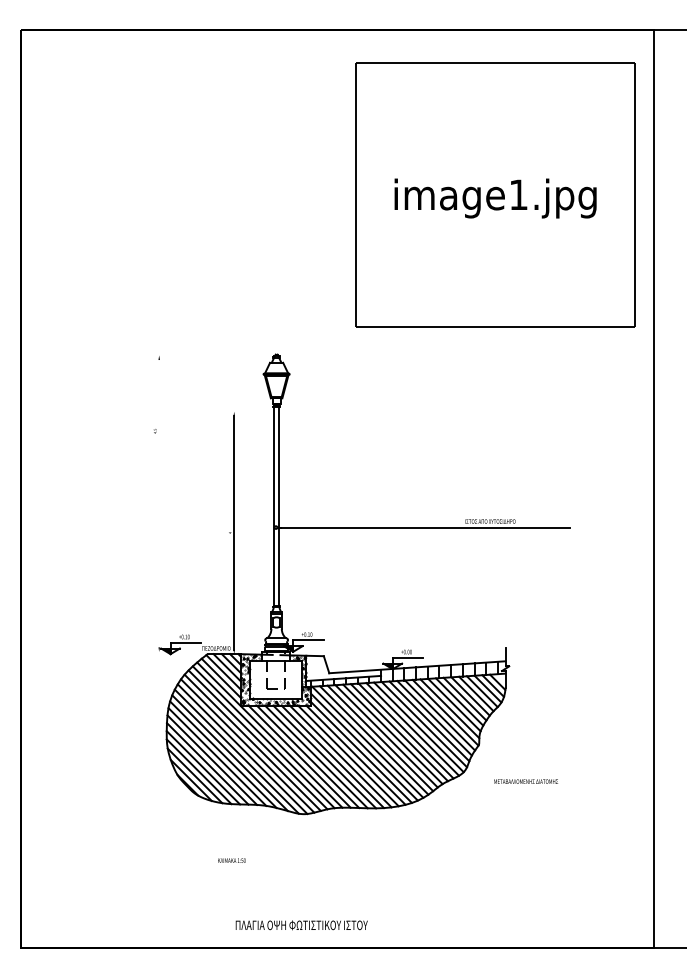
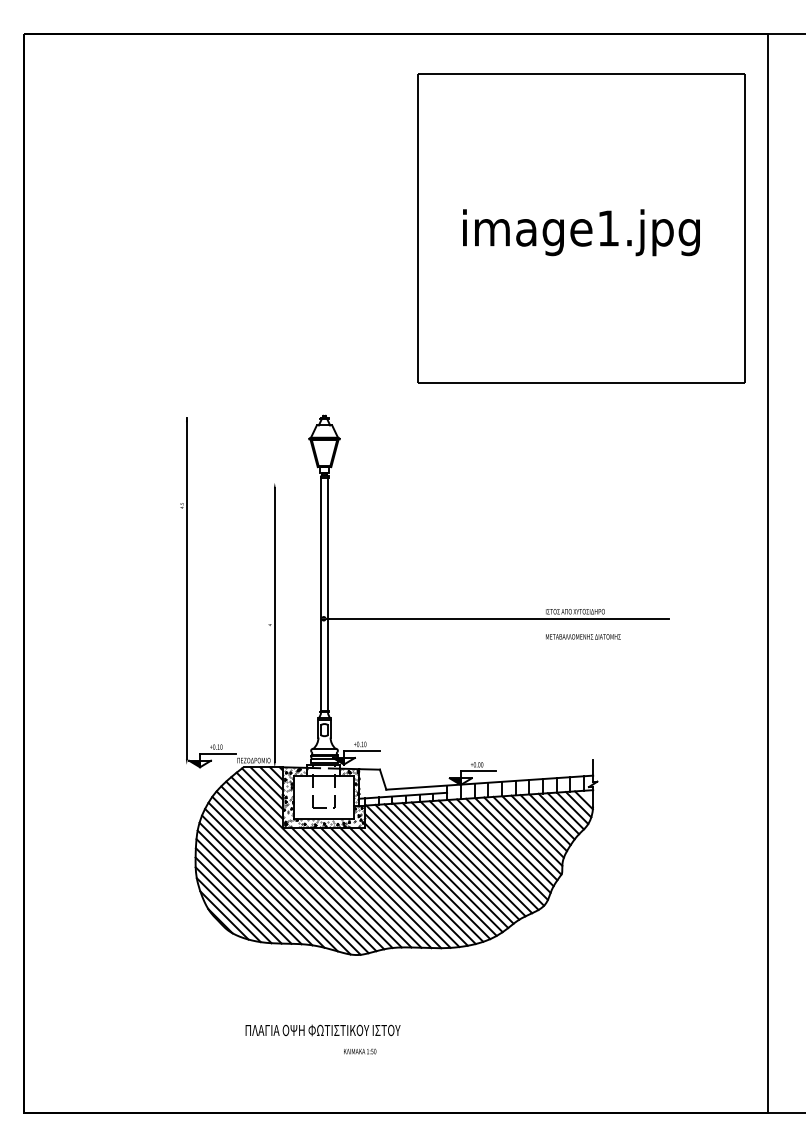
line: (158, 501) -> (186, 588), added
text: (526, 781) -> (583, 636), moved
text: (232, 860) -> (360, 1051), moved
text: (301, 925) -> (322, 1030), moved

